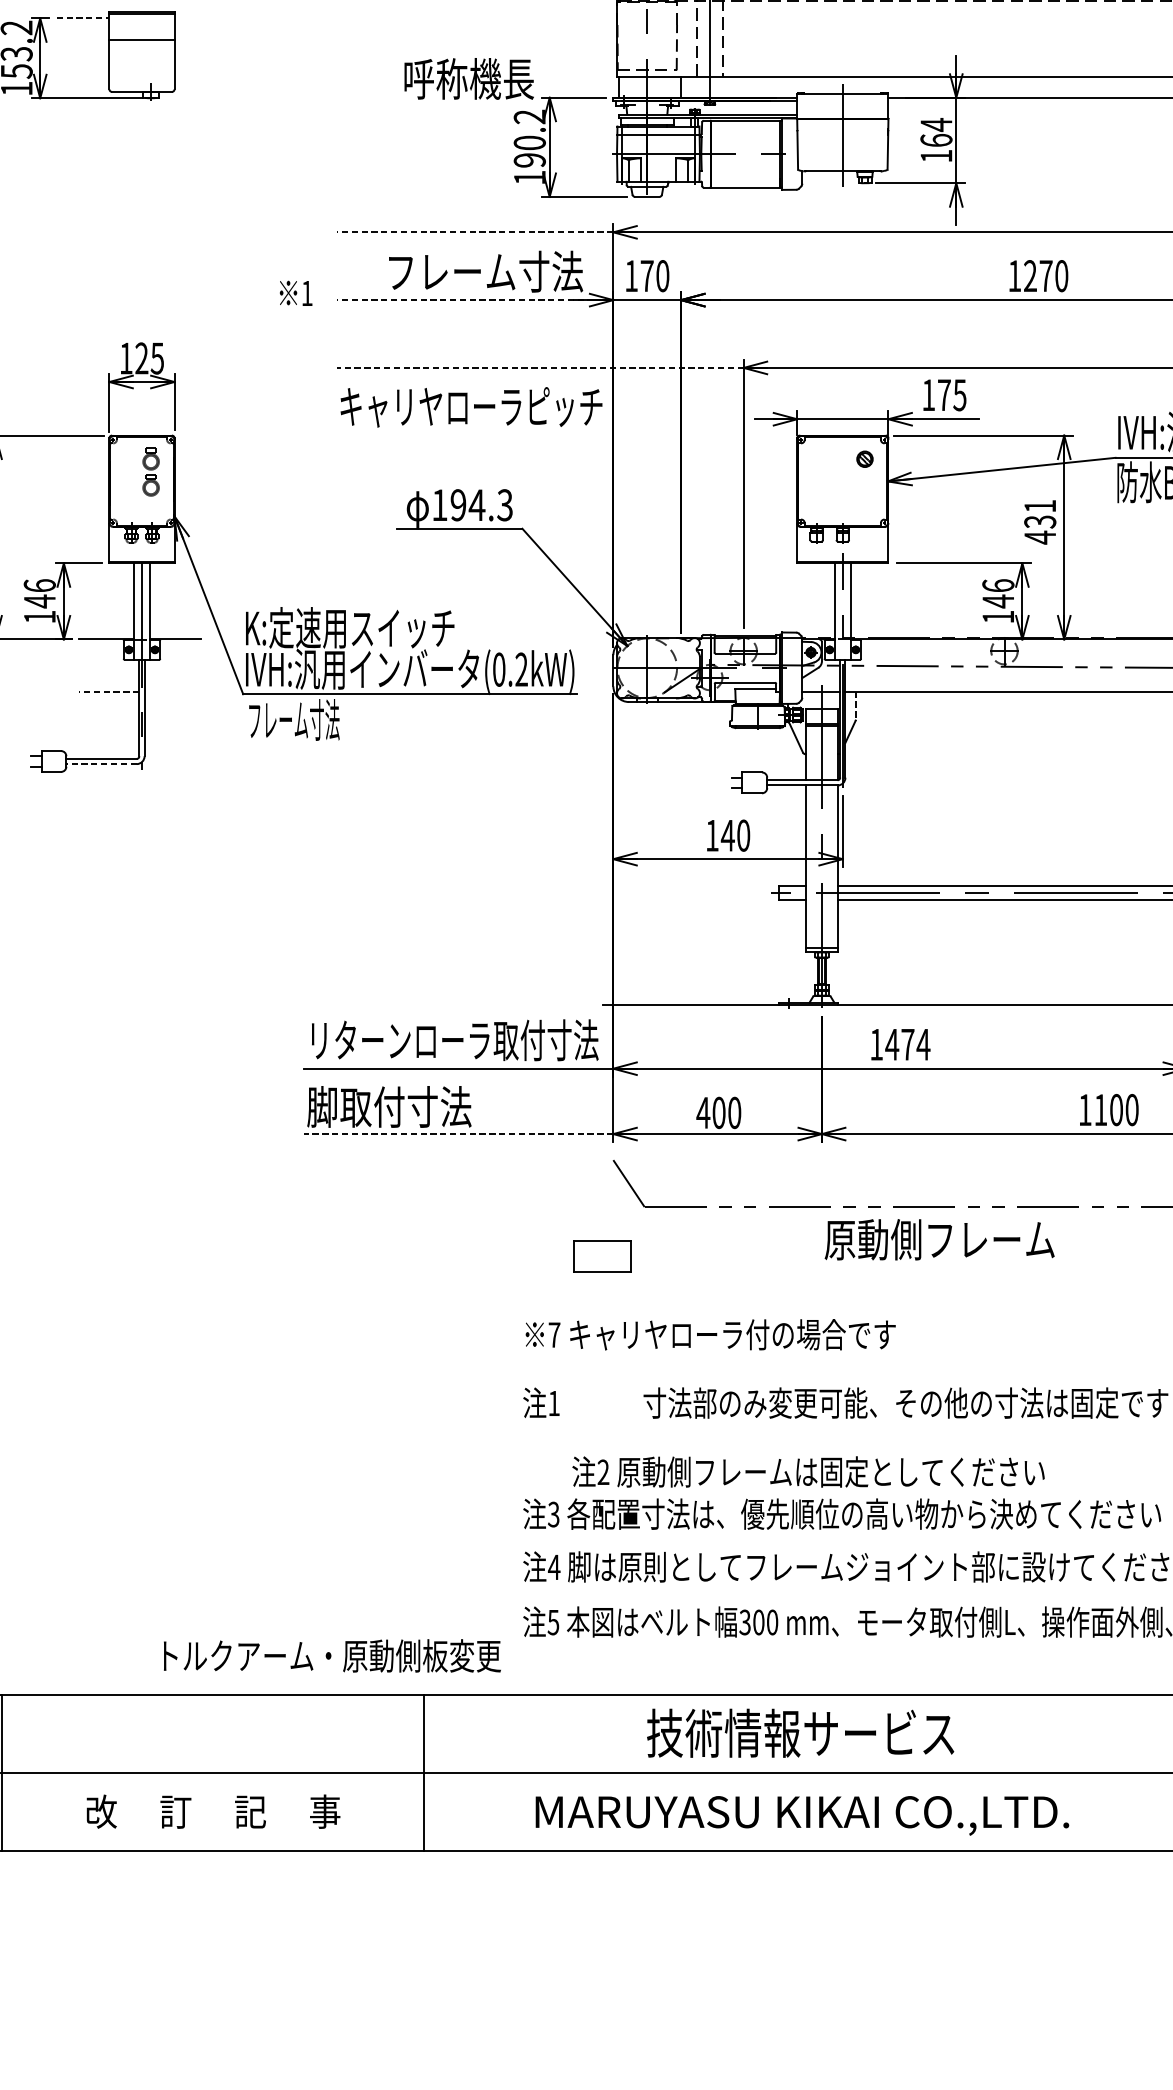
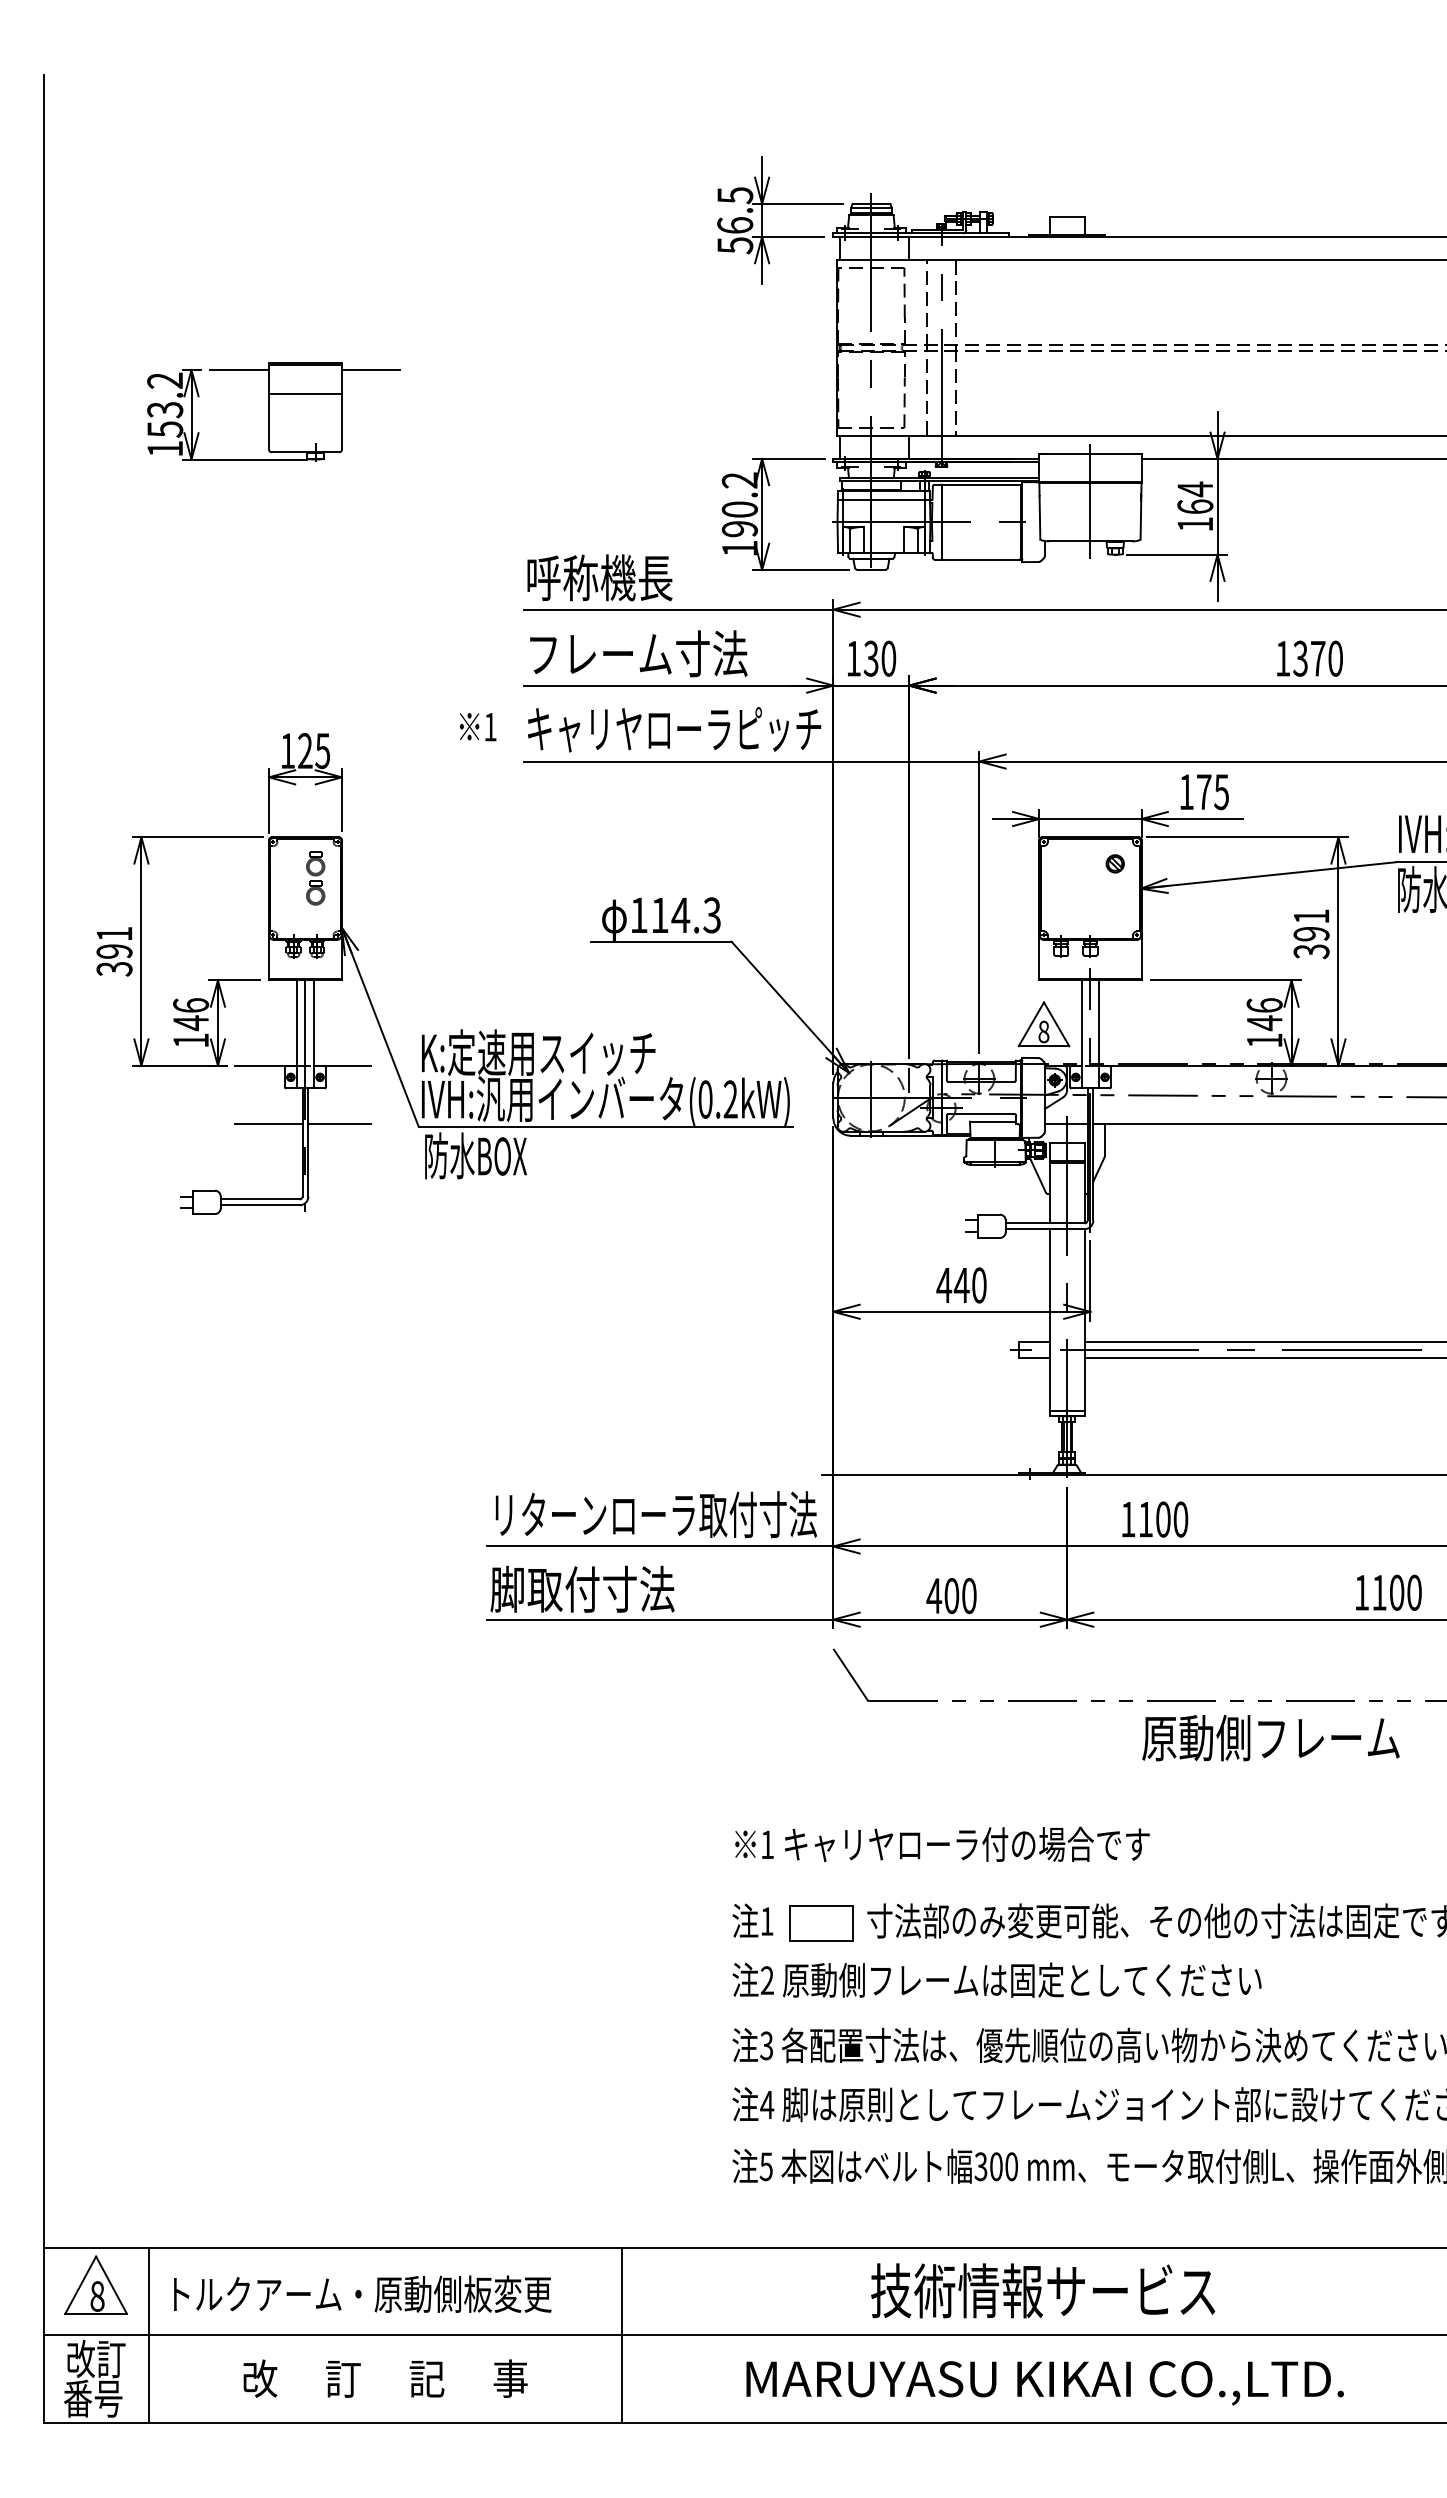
line: (83, 18) -> (239, 370), dashed -> solid
line: (200, 18) -> (370, 370), added
text: (468, 78) -> (599, 577), moved
line: (475, 232) -> (678, 609), dashed -> solid
text: (485, 271) -> (638, 653), moved
text: (646, 275) -> (870, 658), 170 -> 130
text: (1030, 275) -> (1300, 658), 1270 -> 1370
text: (296, 293) -> (478, 727), moved
line: (475, 300) -> (678, 685), dashed -> solid
line: (540, 367) -> (751, 761), dashed -> solid
text: (471, 407) -> (674, 729), moved
text: (458, 505) -> (659, 915), 194.3 -> 114.3
text: (1040, 530) -> (1311, 943), 431 -> 391
part: (800, 602) -> (1043, 1024), added
line: (681, 651) -> (909, 1079), added
line: (108, 691) -> (268, 1124), dashed -> solid
line: (172, 691) -> (339, 1124), added
line: (856, 705) -> (1105, 1139), dashed -> solid
text: (293, 719) -> (475, 1155), フレーム寸法 -> 防水BOX
line: (100, 764) -> (259, 1205), dashed -> solid
text: (712, 835) -> (944, 1285), 140 -> 440
text: (907, 1044) -> (1162, 1519), 1474 -> 1100
line: (458, 1133) -> (659, 1619), dashed -> solid
text: (939, 1239) -> (1270, 1737), moved
part: (602, 1256) -> (821, 1923), moved
text: (554, 1334) -> (767, 1844), 7 -> 1
text: (808, 1471) -> (996, 1979), moved
text: (332, 1655) -> (362, 2293), moved

